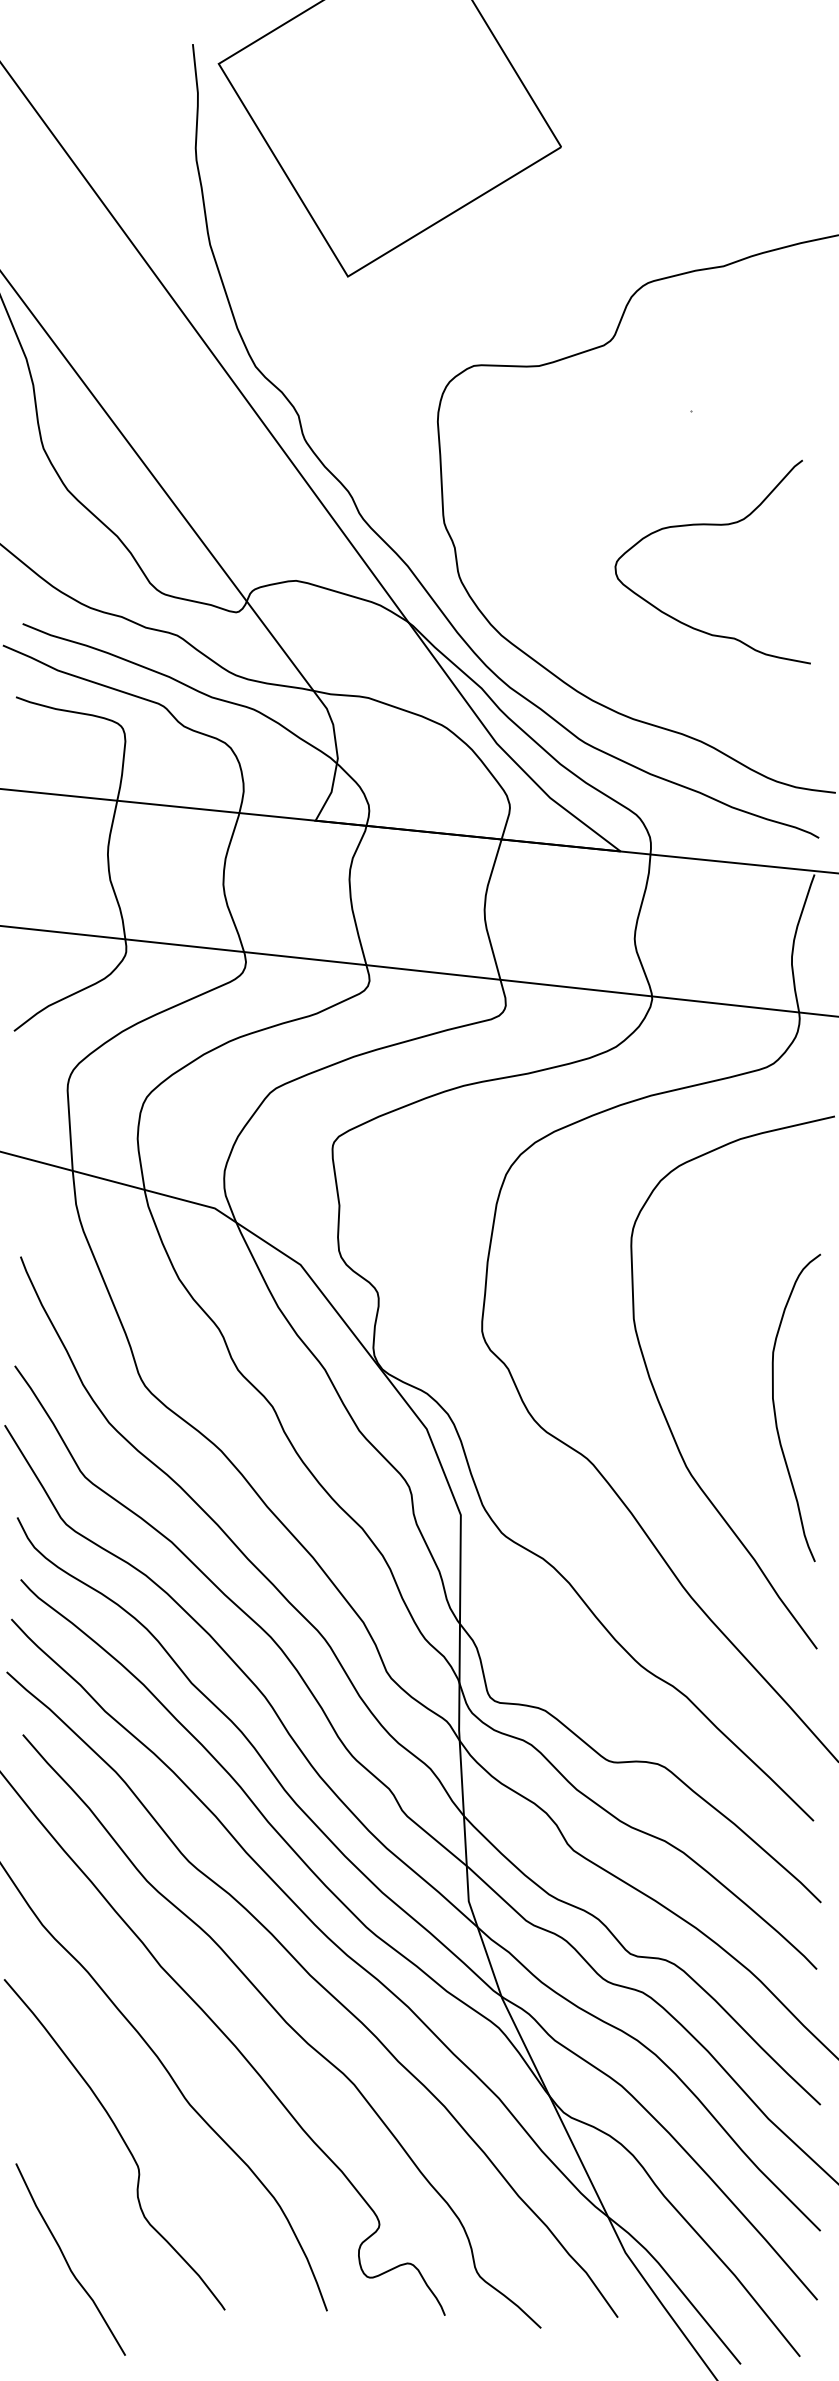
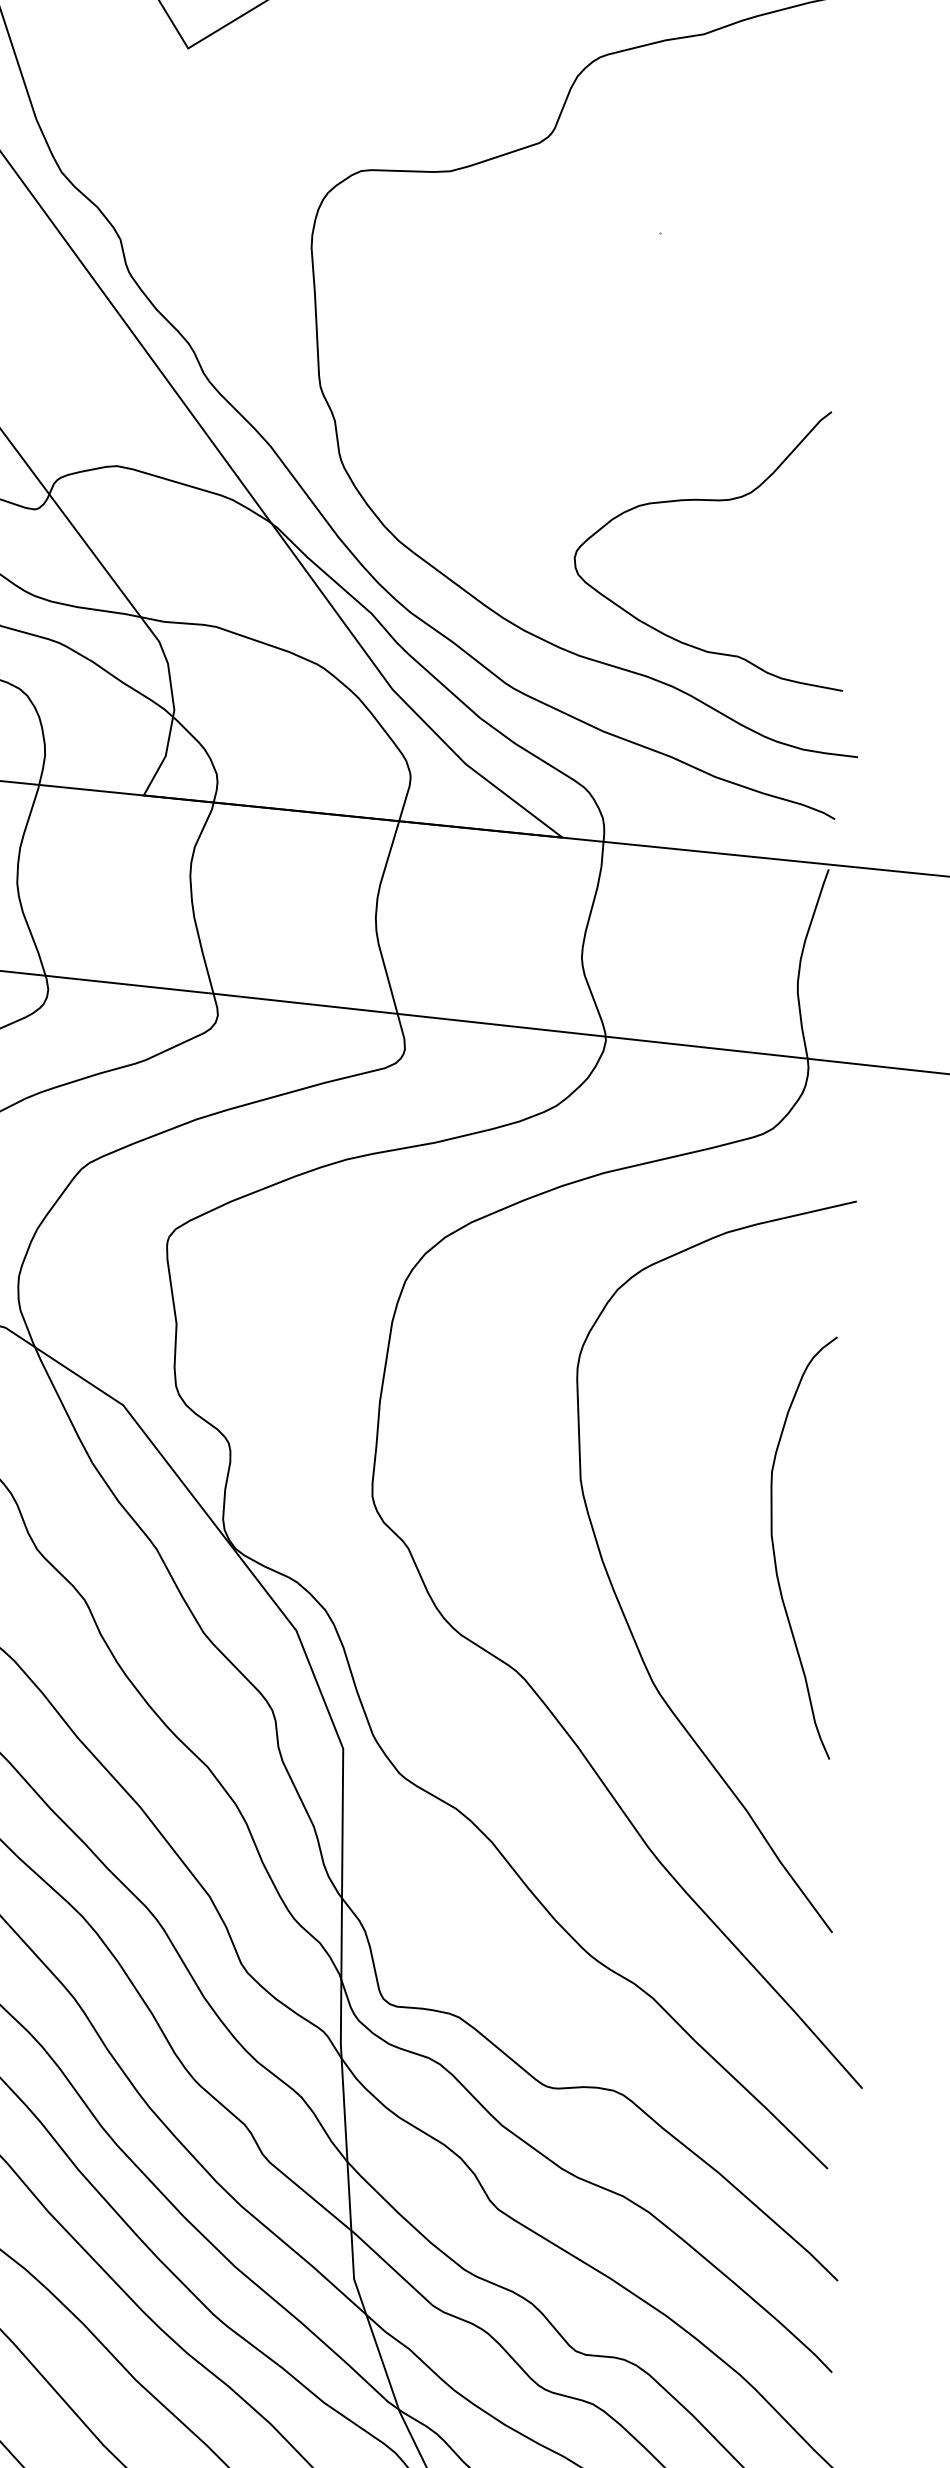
curve: (712, 525) -> (707, 501), moved
curve: (775, 1408) -> (775, 1548), moved

